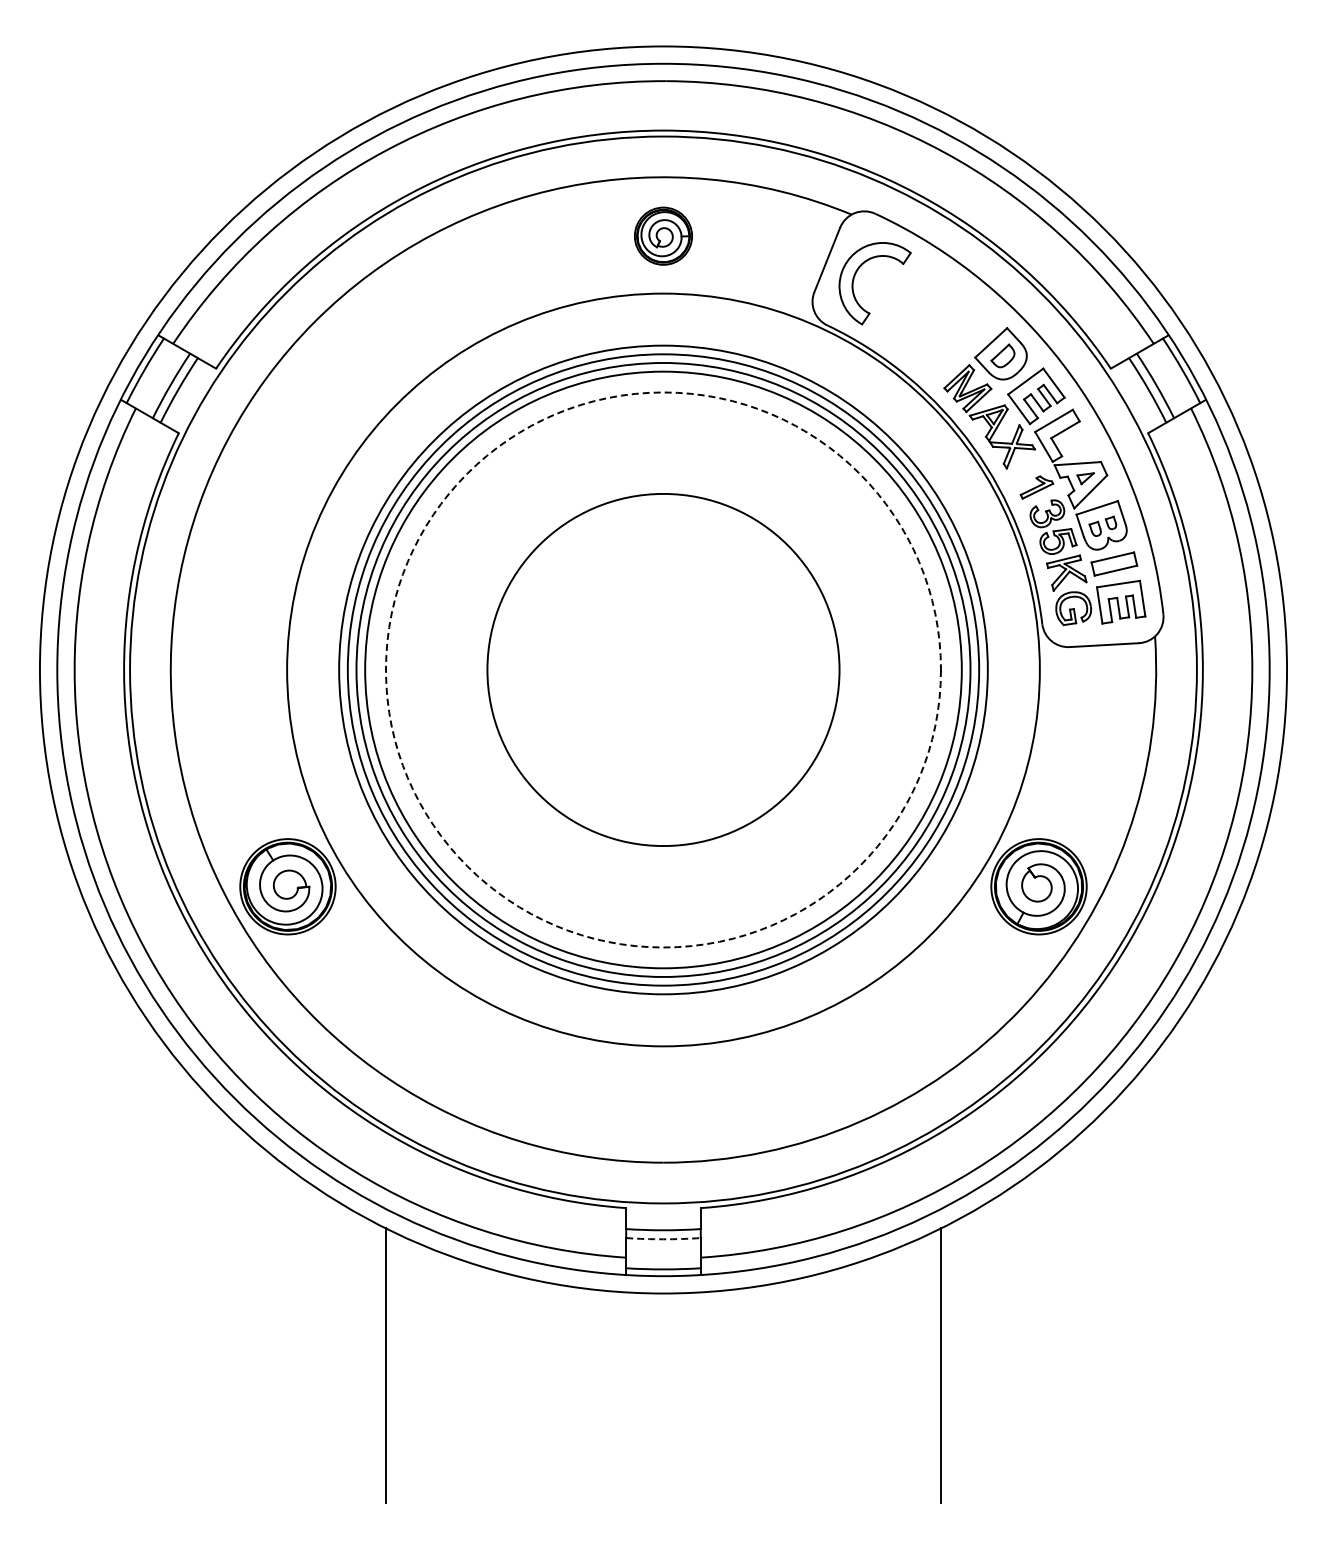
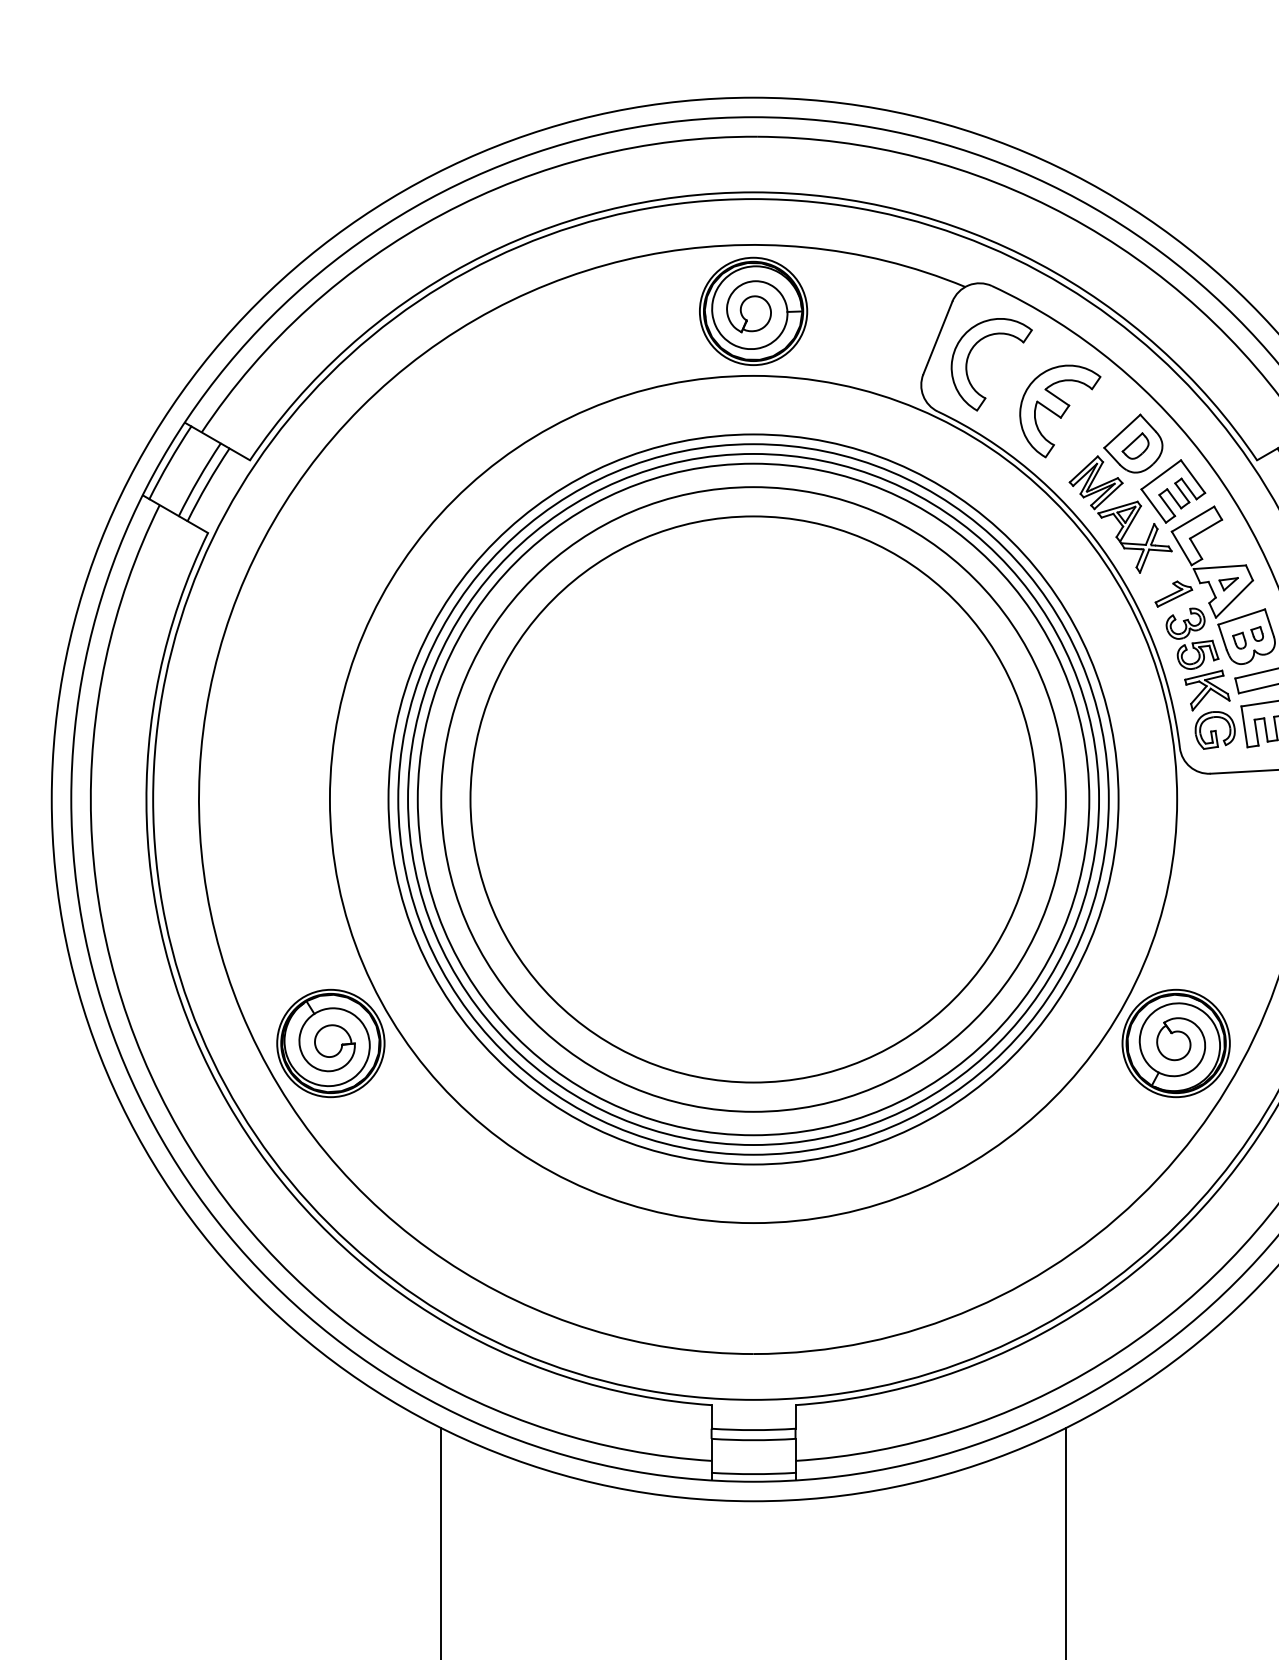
part: (663, 235) -> (753, 310), size x1.67
part: (935, 324) -> (1059, 410), added
circle: (663, 669) -> (753, 798), dashed -> solid
circle: (663, 669) -> (753, 798), size x1.43
arc: (663, 1239) -> (753, 1440), dashed -> solid

